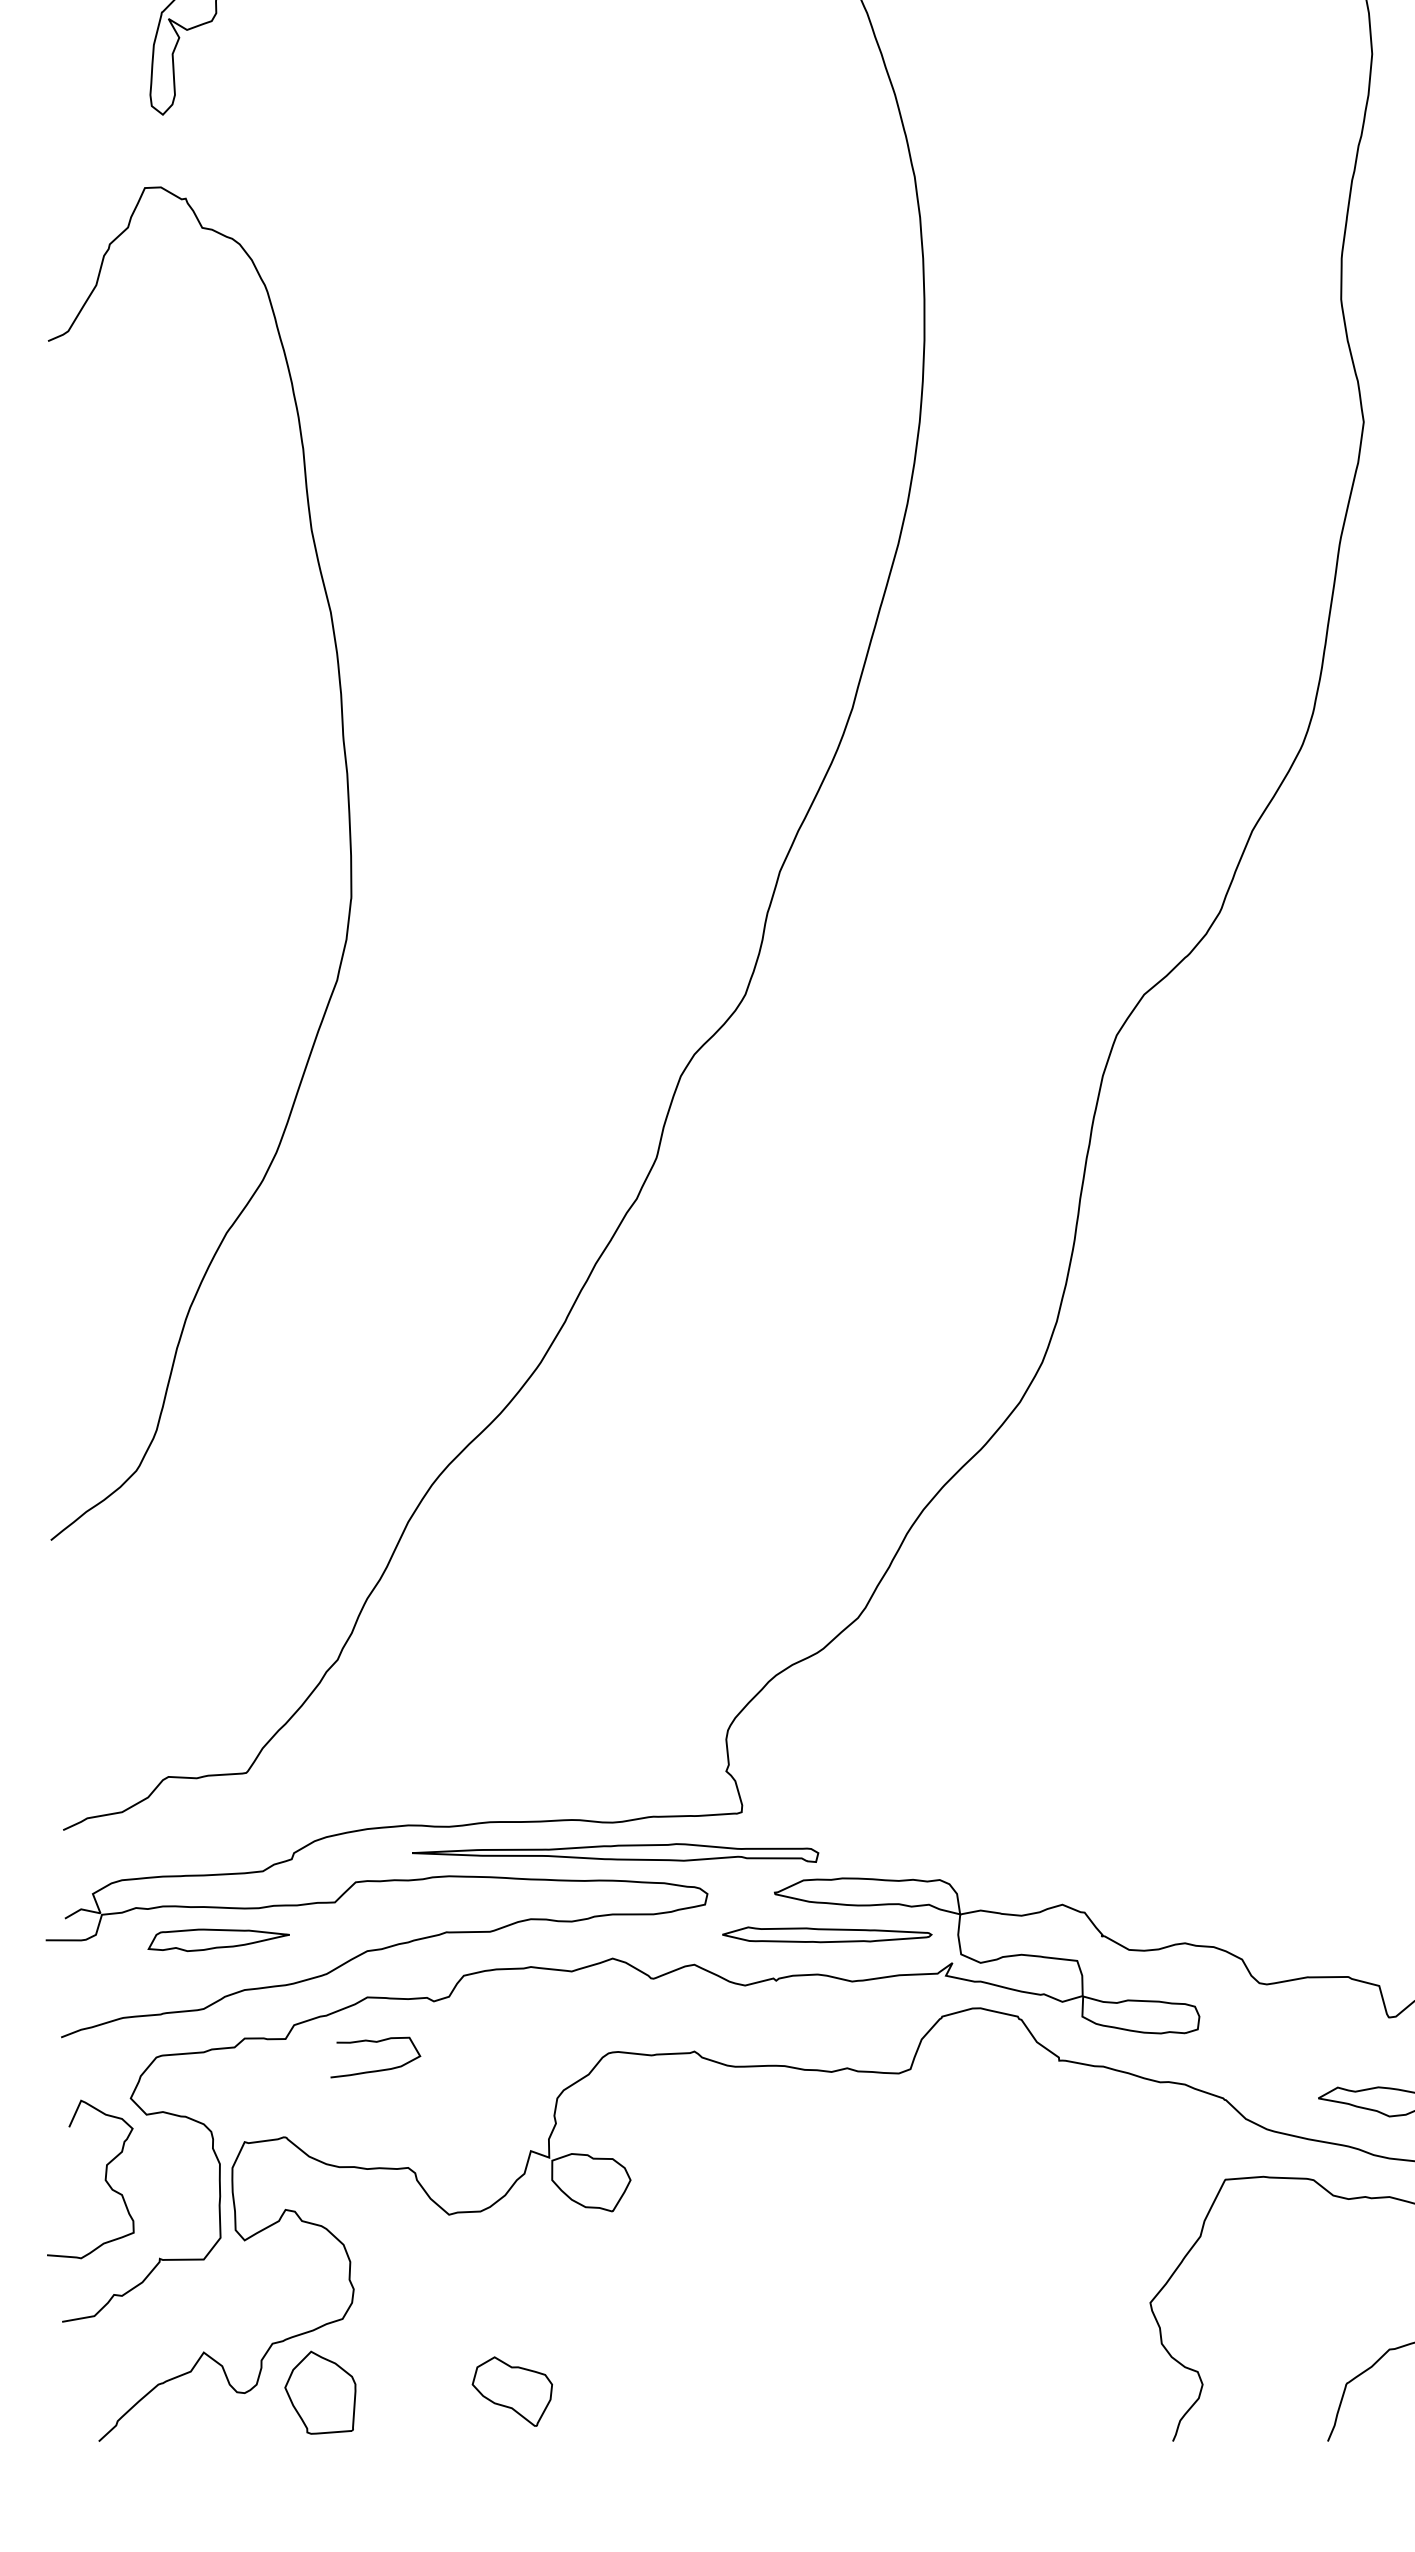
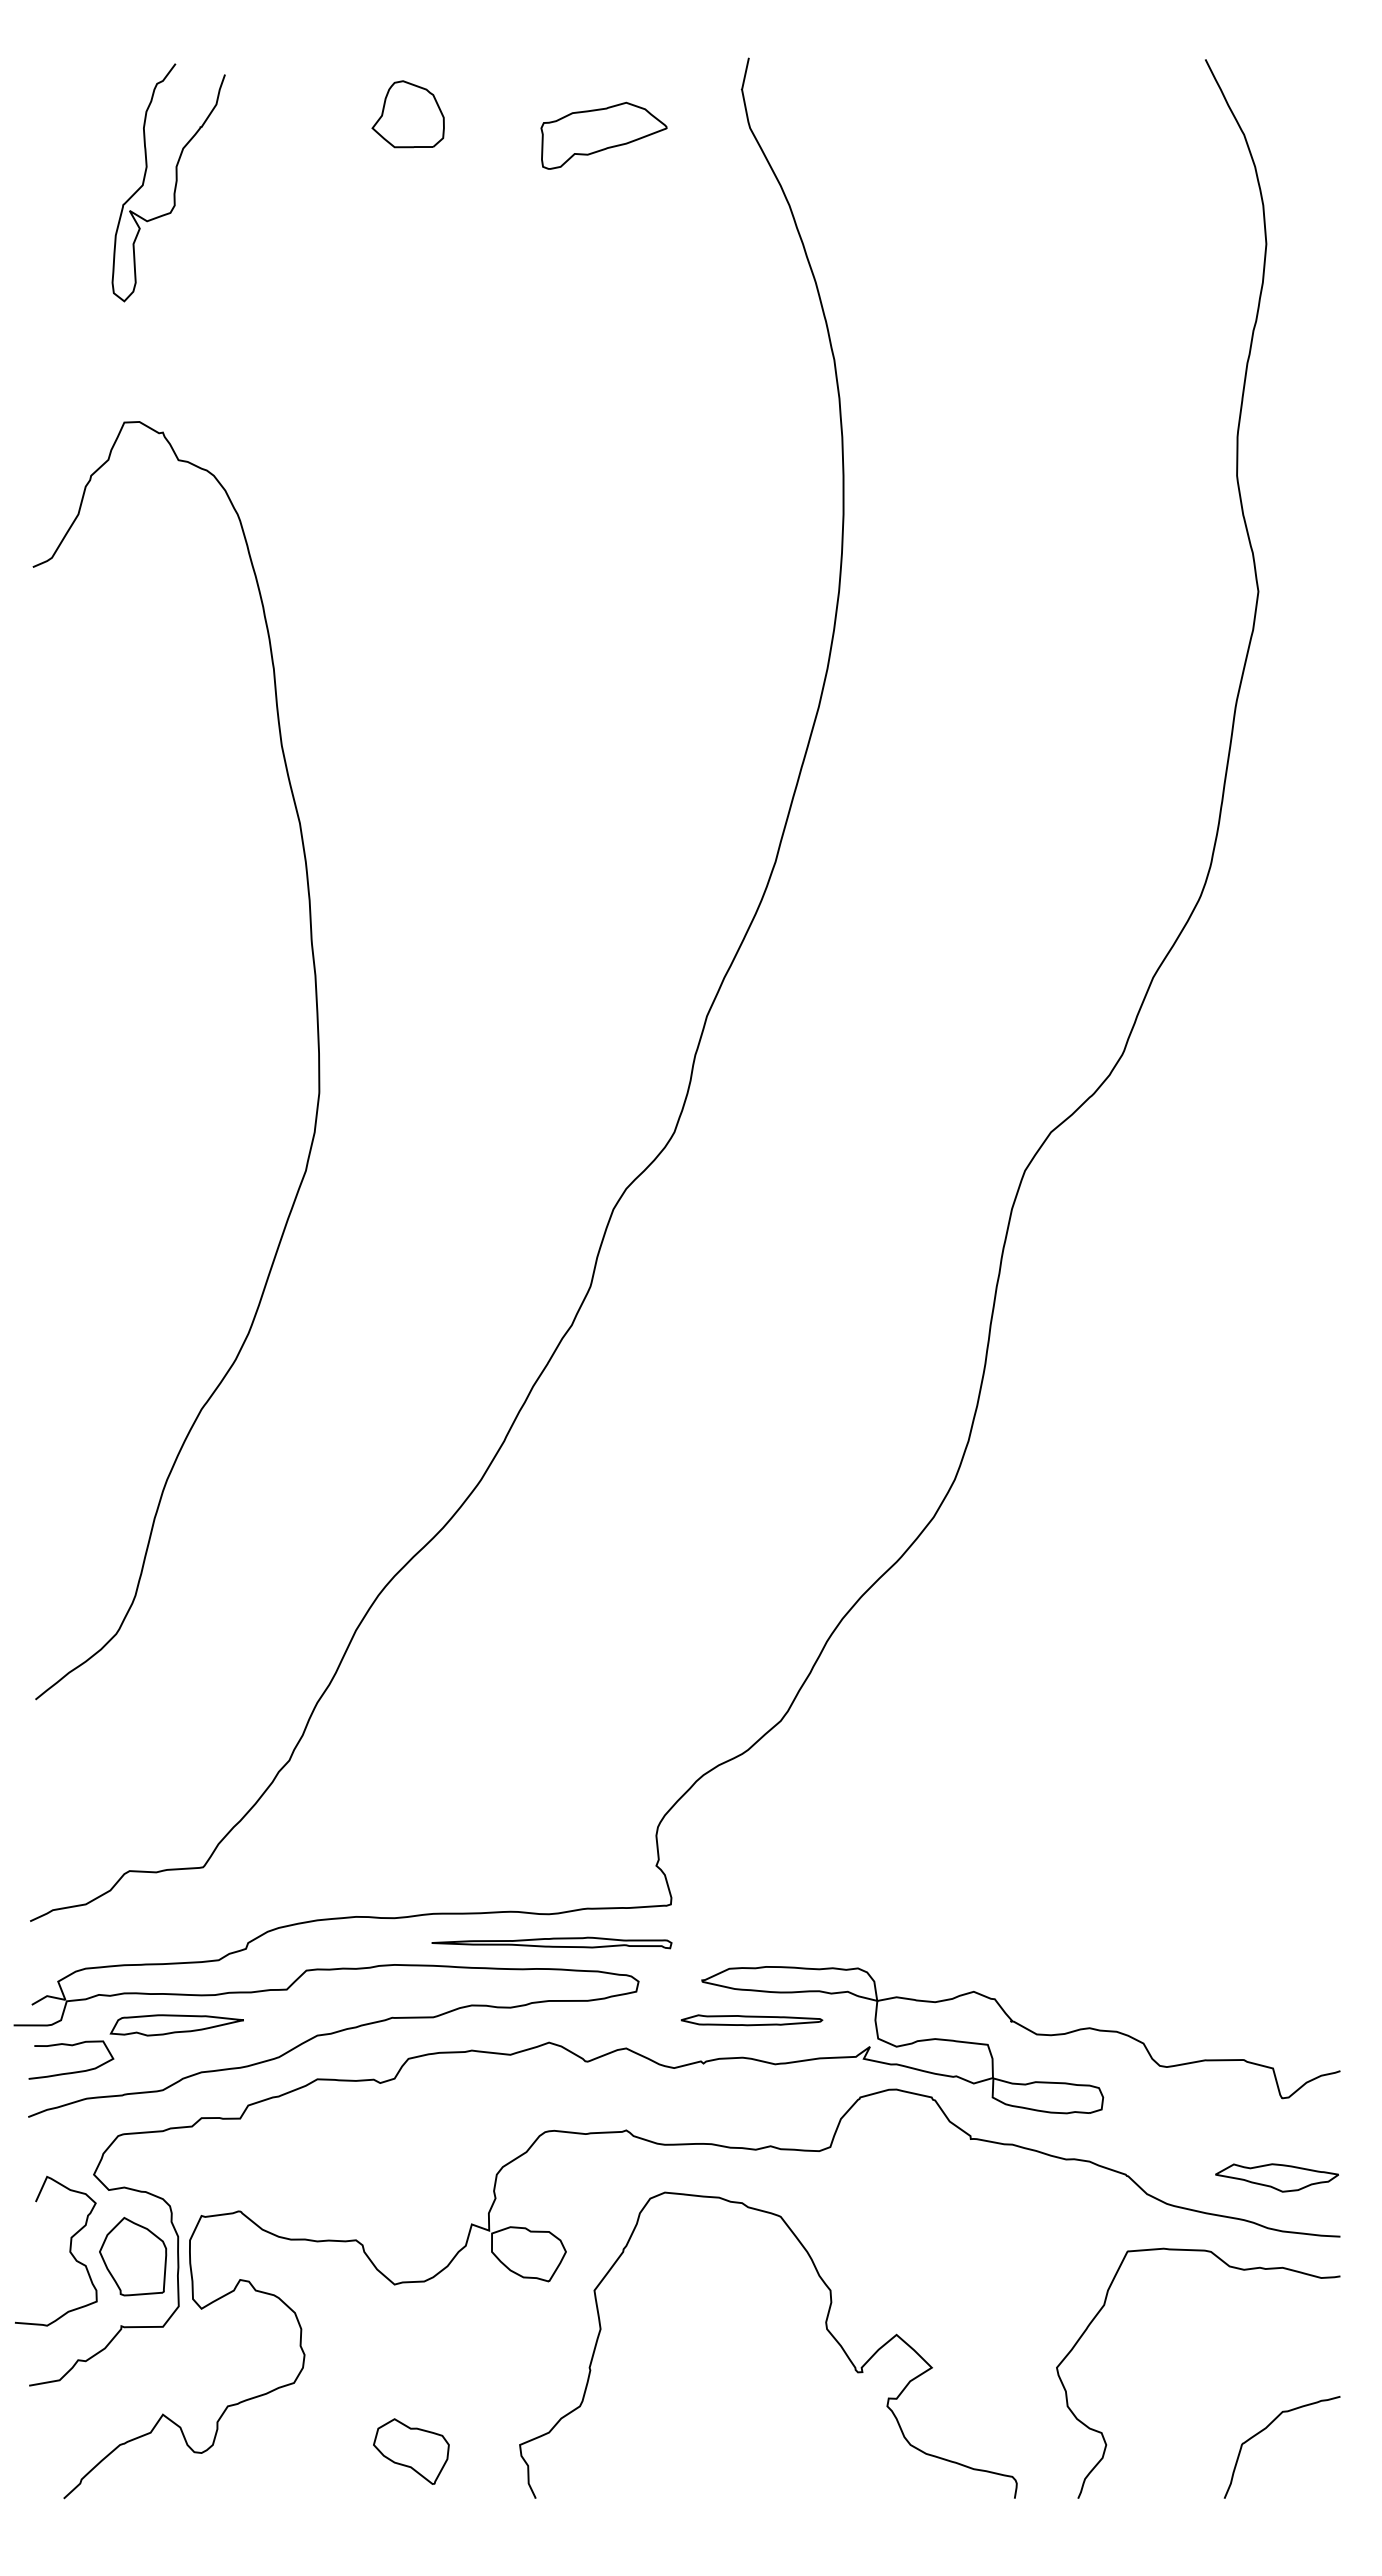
curve: (349, 848) -> (317, 1046), moved
part: (615, 1852) -> (551, 1942), size x0.62
part: (827, 1935) -> (751, 2020), size x0.71
curve: (378, 2069) -> (73, 2071), moved
curve: (905, 2260) -> (825, 2327), added
part: (512, 2391) -> (411, 2451), moved
part: (320, 2392) -> (133, 2256), moved

